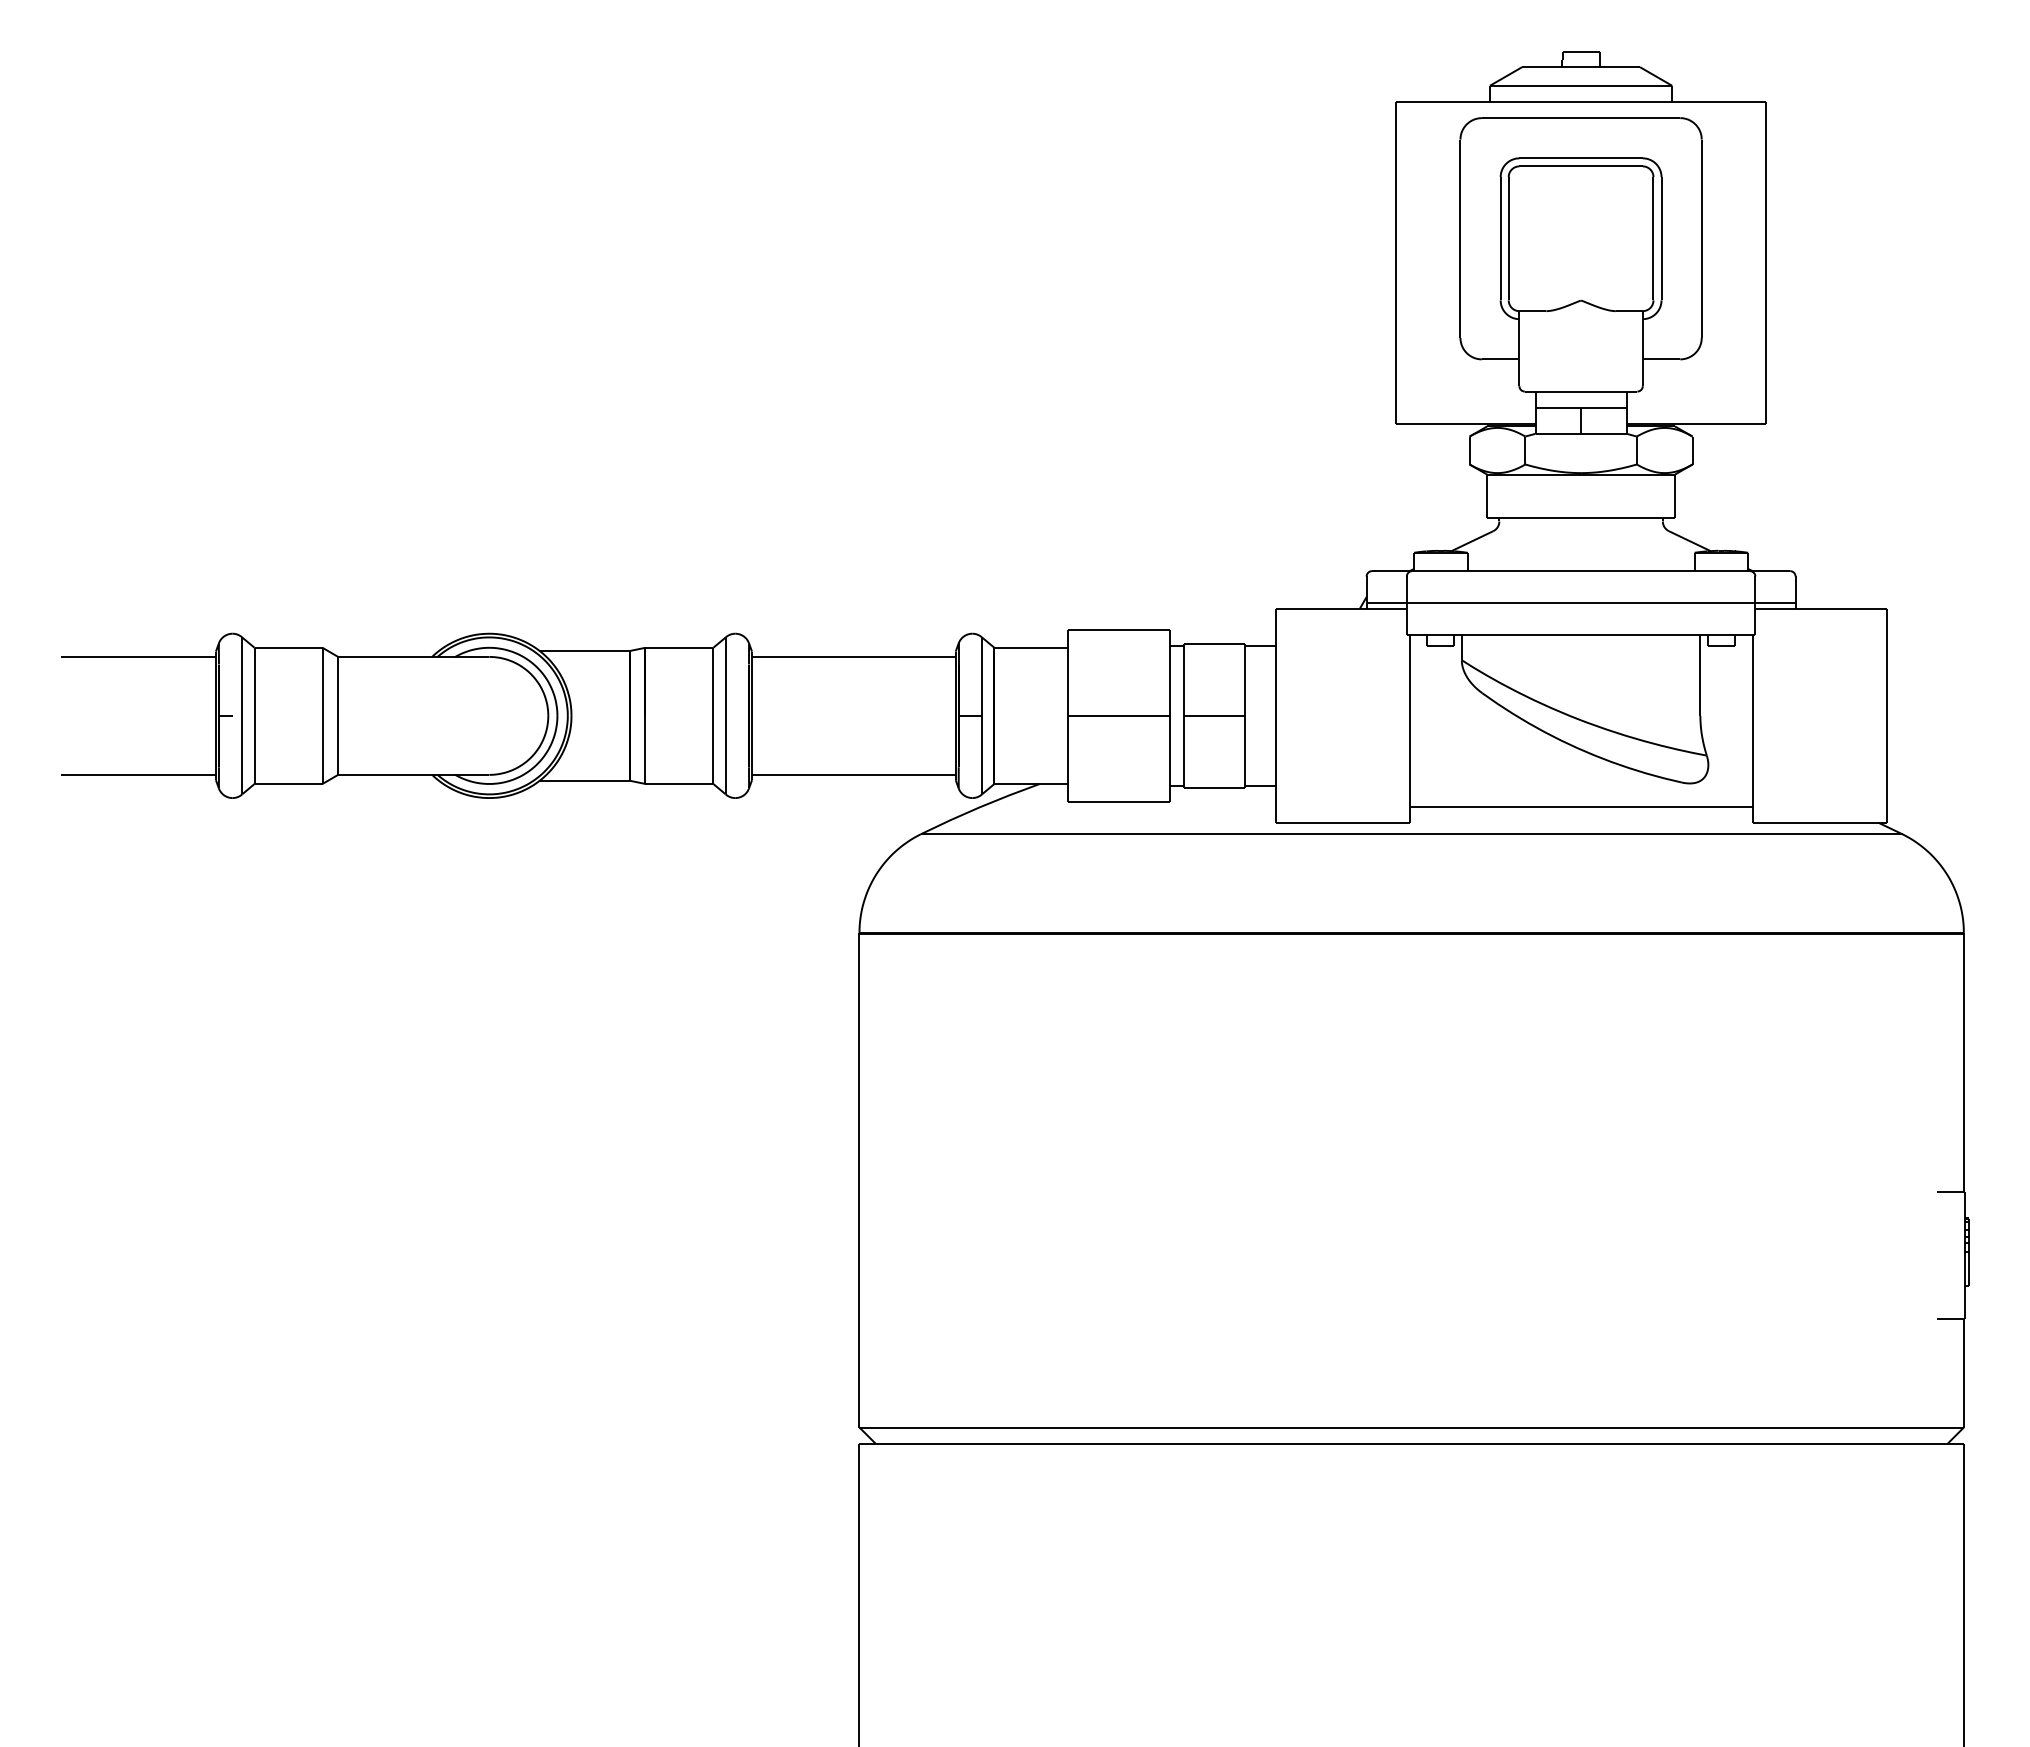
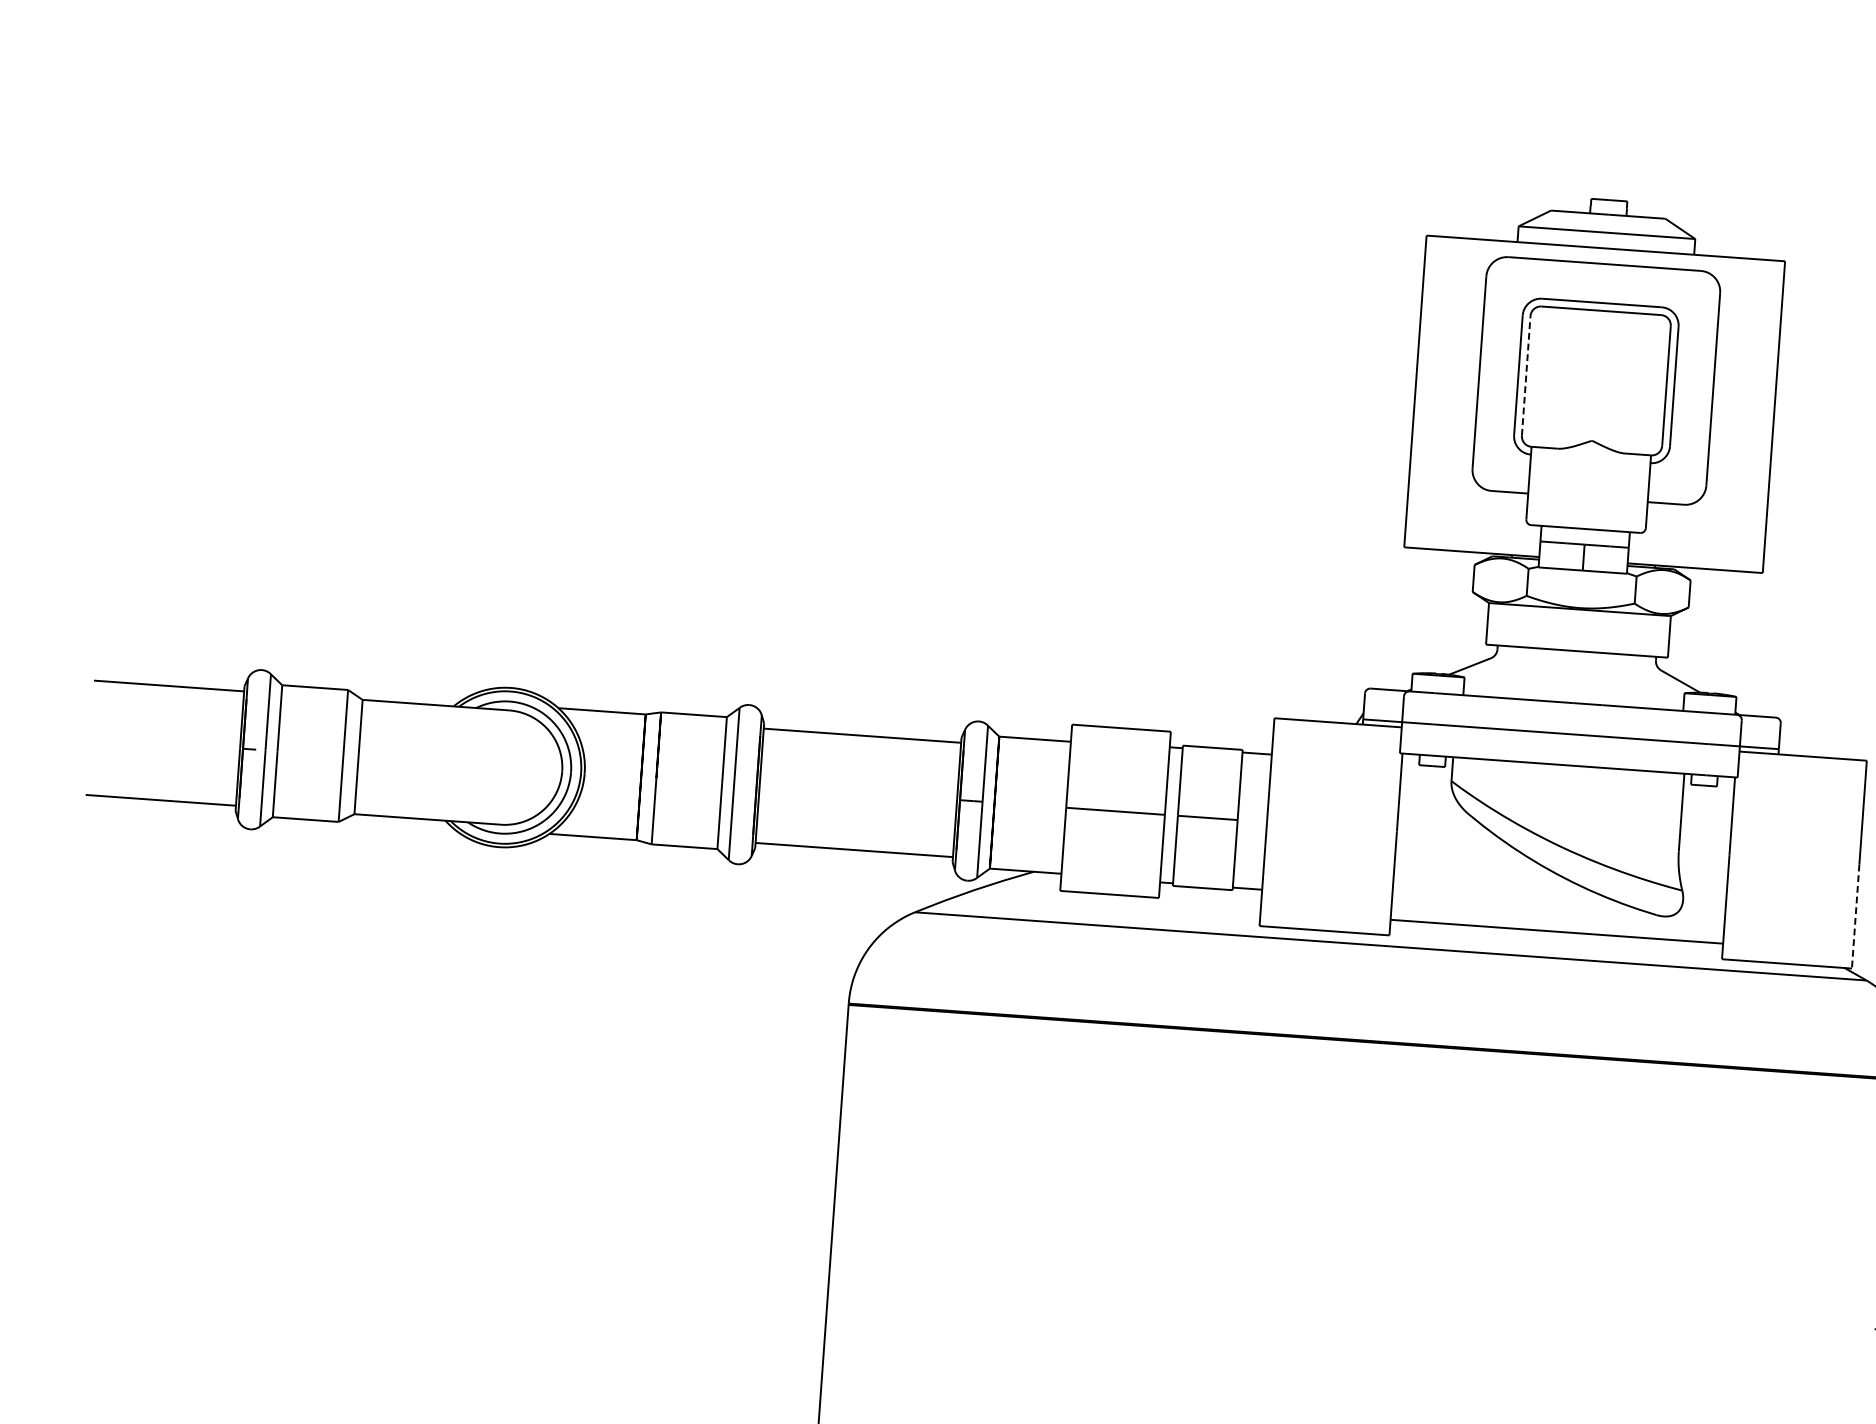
line: (1508, 238) -> (1526, 375), solid -> dashed
line: (1886, 769) -> (1855, 916), solid -> dashed

